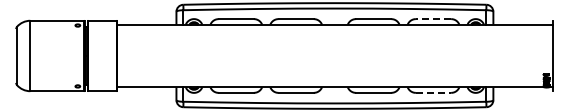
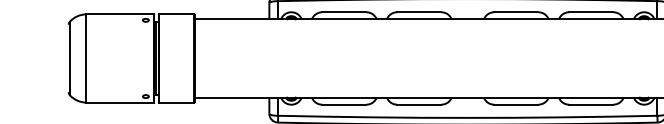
line: (433, 19) -> (591, 12), dashed -> solid
line: (433, 92) -> (591, 104), dashed -> solid

